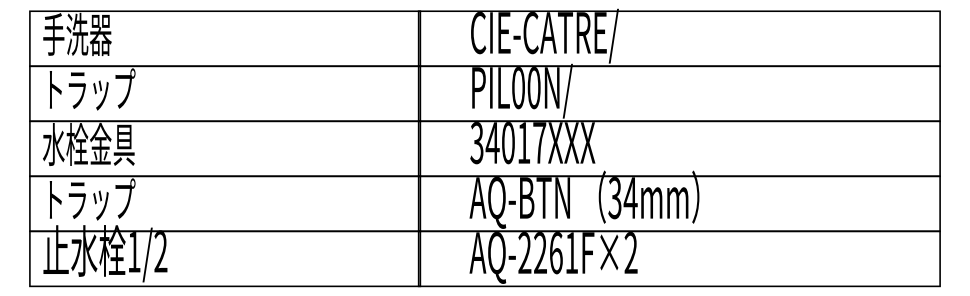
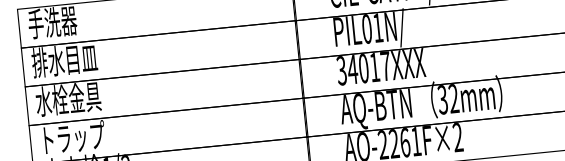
text: (88, 88) -> (64, 59), トラップ -> 排水目皿
text: (533, 88) -> (377, 28), PIL00N/ -> PIL01N/
text: (630, 197) -> (453, 98), 34mm -> 32mm

